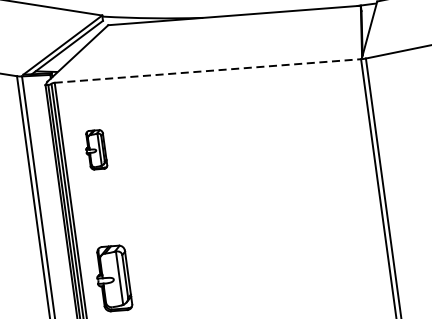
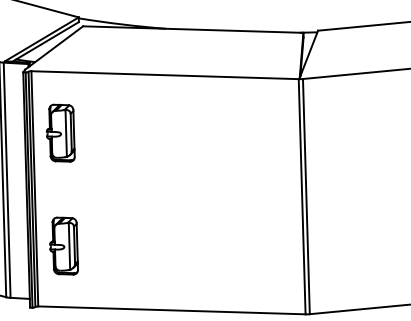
line: (208, 71) -> (165, 75), dashed -> solid
part: (95, 149) -> (60, 132), size x1.67

